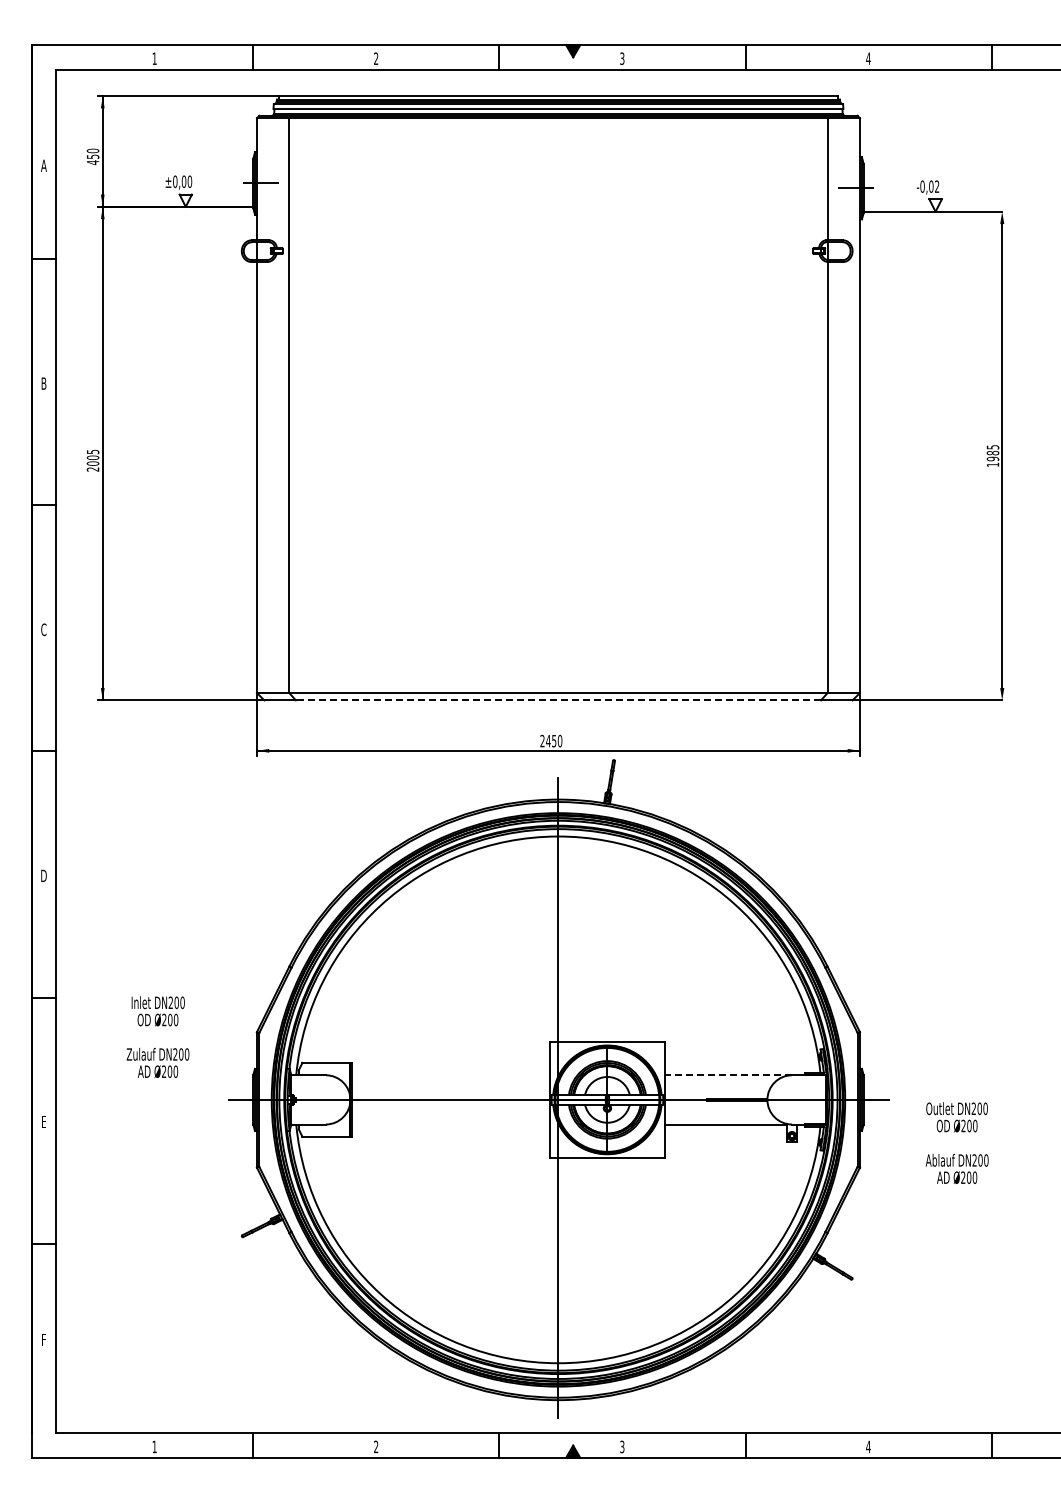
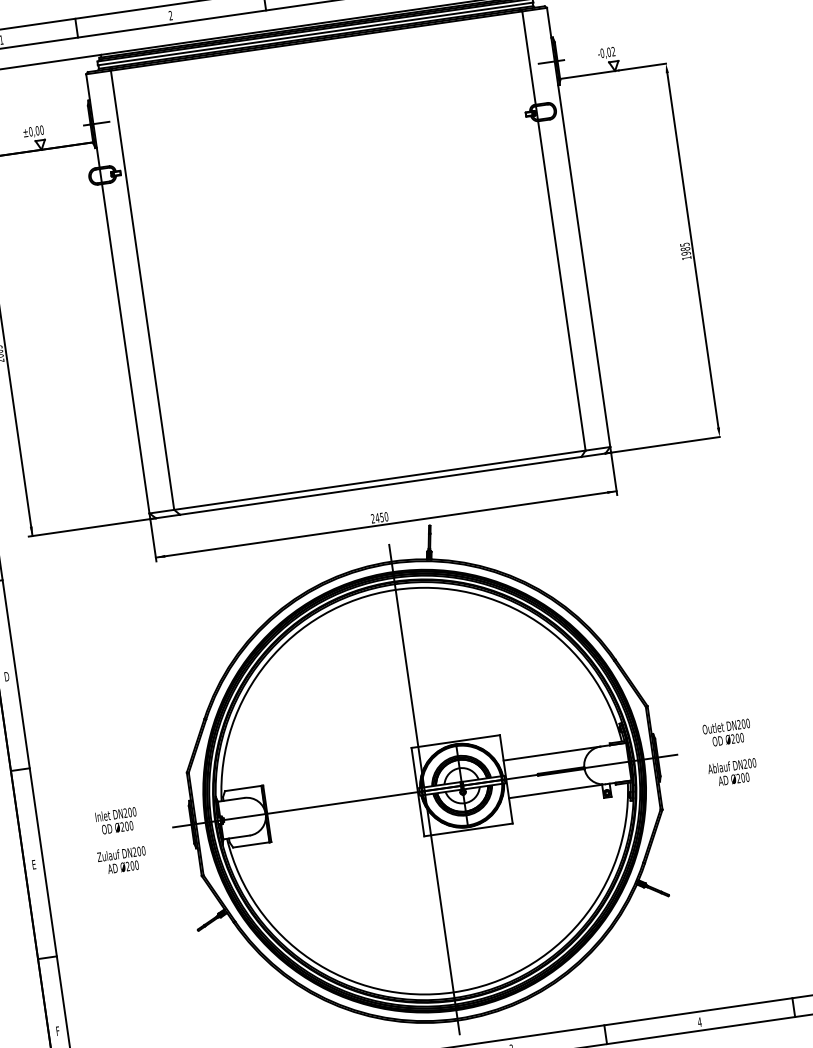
line: (558, 700) -> (380, 485), dashed -> solid
text: (157, 1036) -> (119, 840), moved
line: (728, 1075) -> (551, 753), dashed -> solid
text: (956, 1142) -> (729, 752), moved

